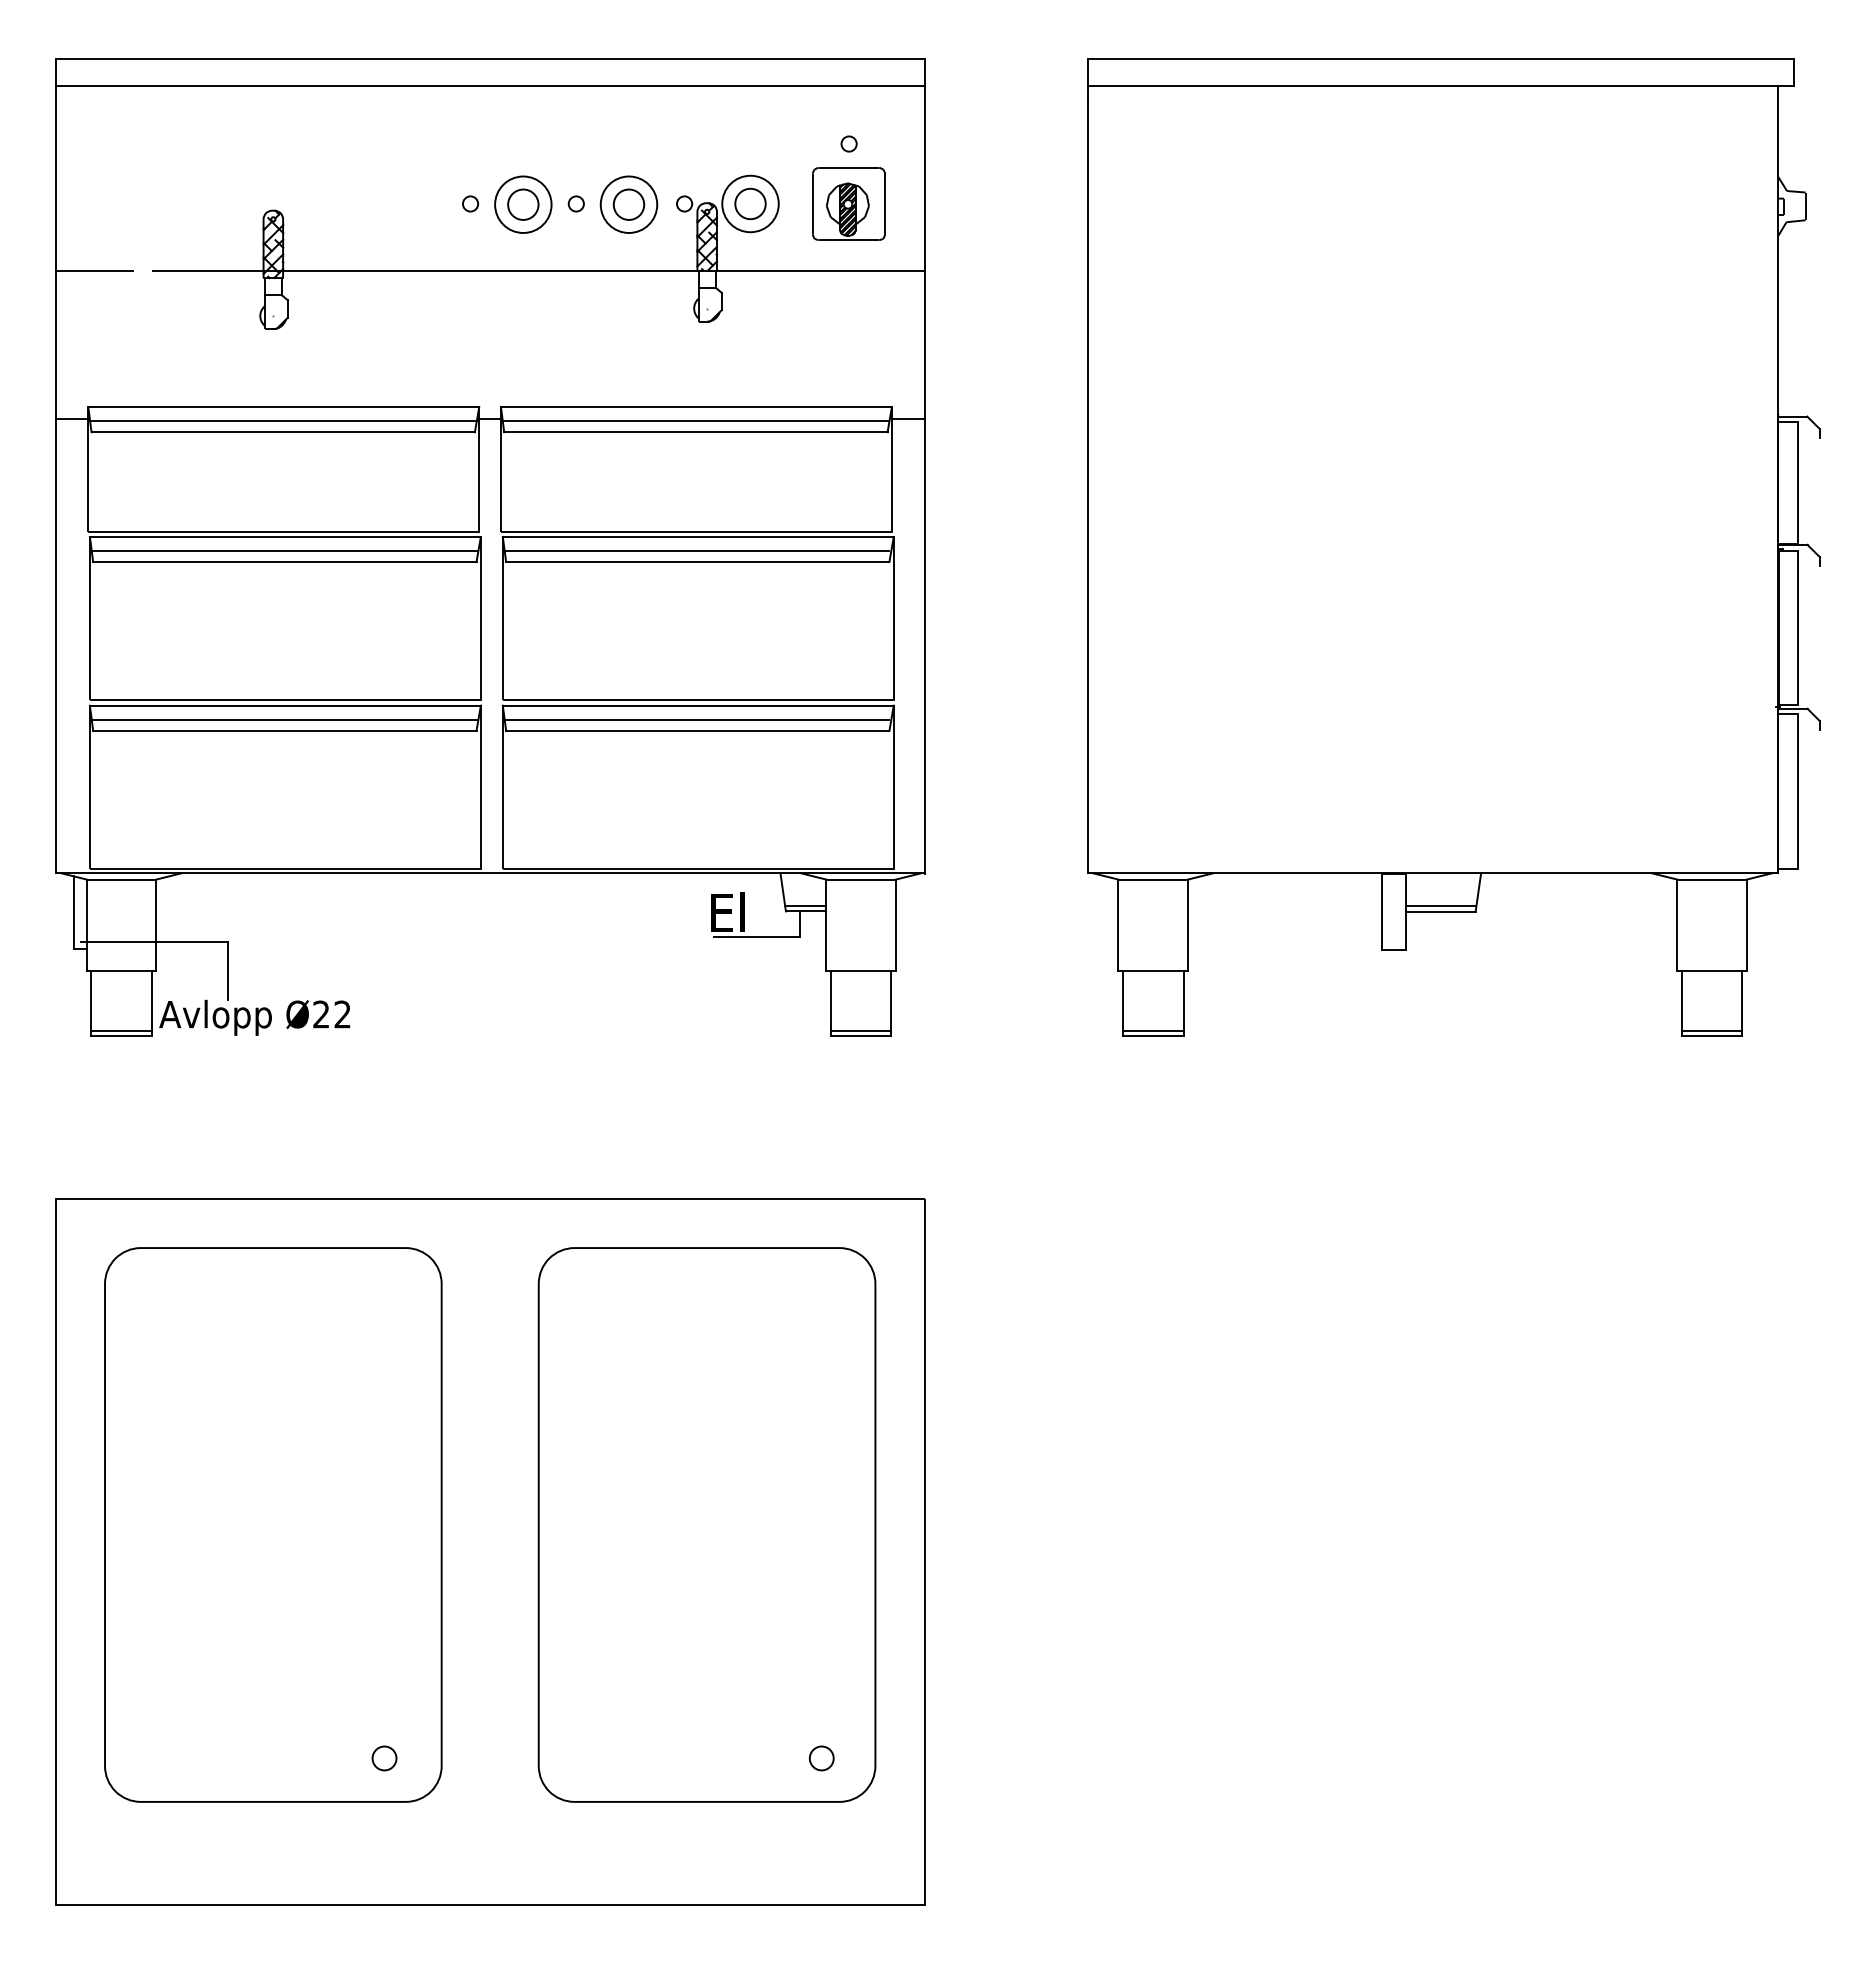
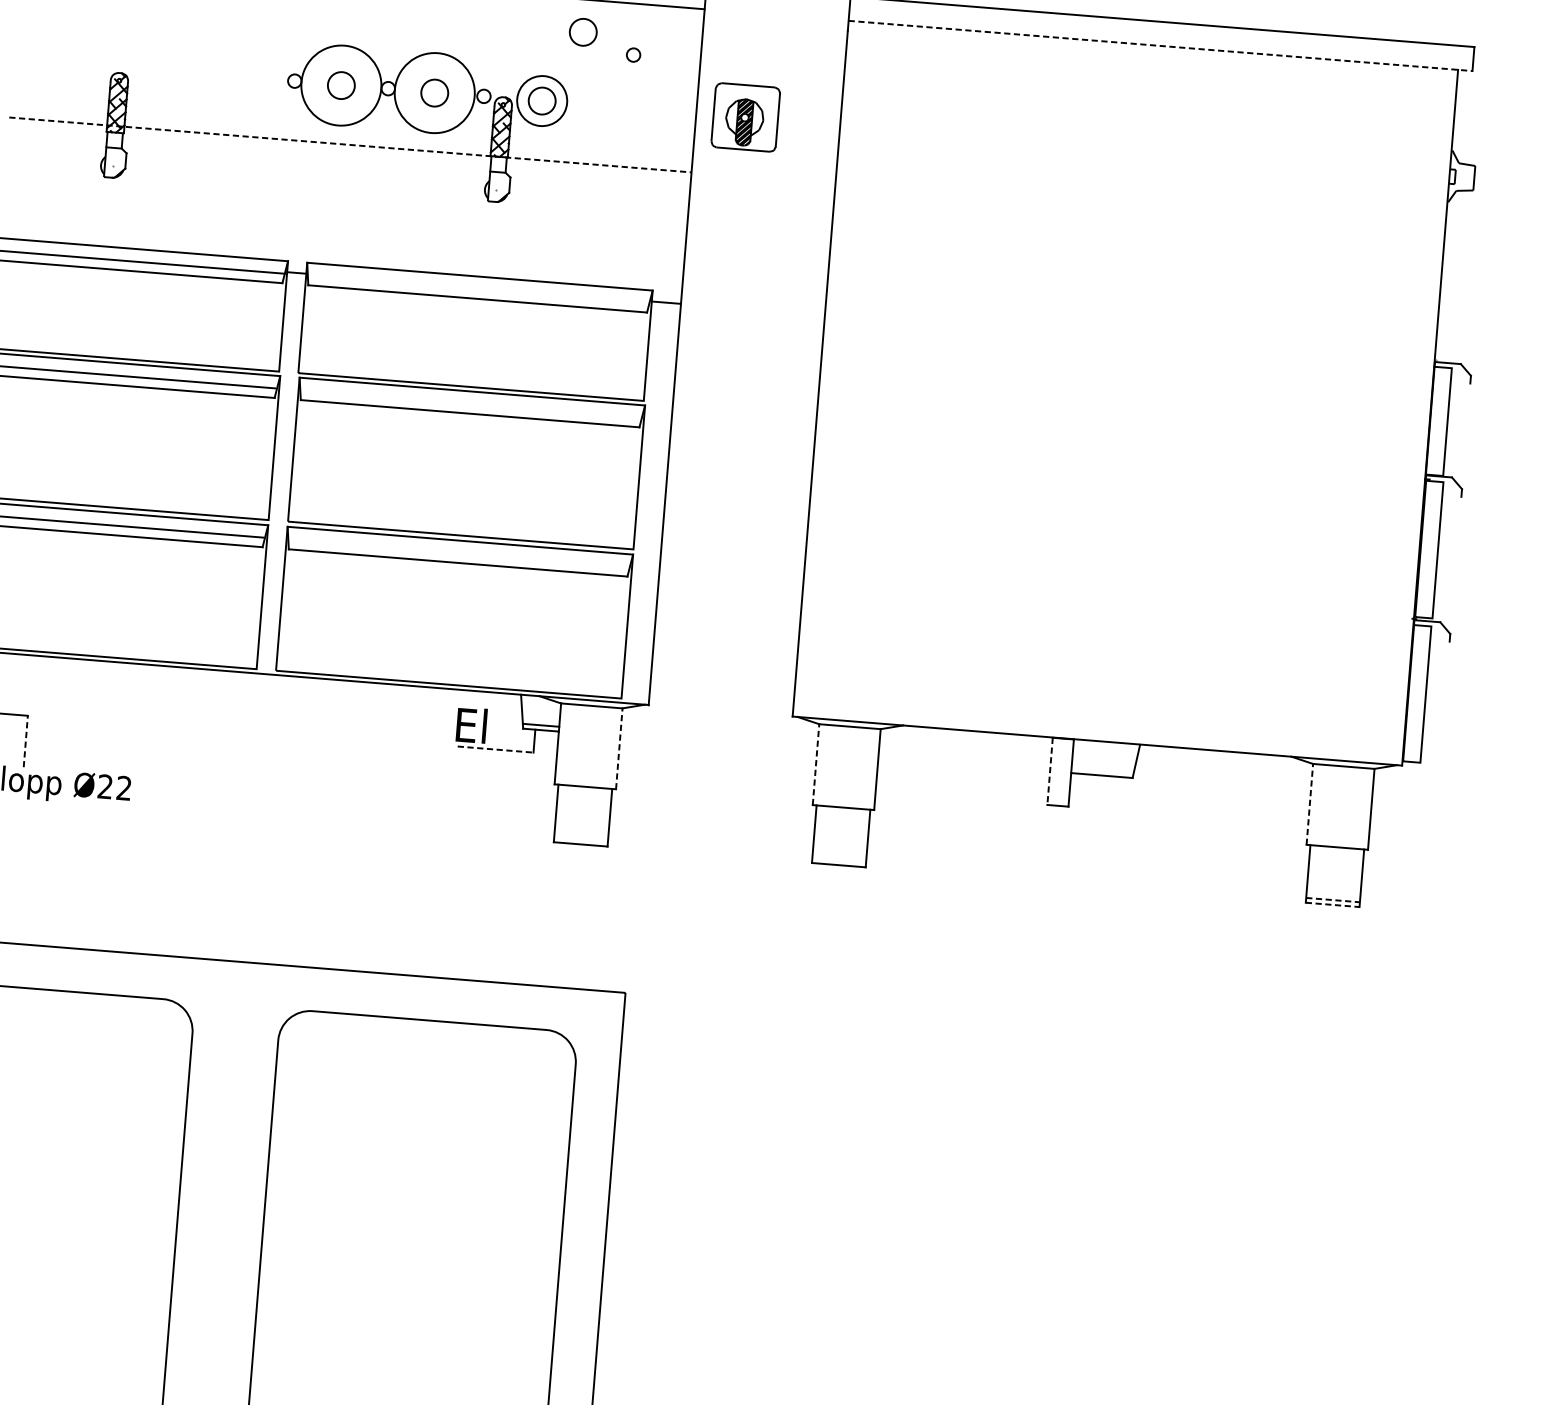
line: (1440, 86) -> (1160, 46), solid -> dashed
circle: (790, 122) -> (583, 31), added
part: (848, 203) -> (745, 117), moved
circle: (523, 204) -> (341, 85), size x1.6
circle: (628, 204) -> (434, 92), size x1.6
line: (539, 270) -> (350, 144), solid -> dashed
line: (695, 421) -> (478, 289), removed
line: (697, 551) -> (470, 404), removed
line: (697, 720) -> (458, 553), removed
line: (1441, 906) -> (1102, 770), removed
line: (1382, 912) -> (1050, 772), solid -> dashed
line: (895, 925) -> (619, 748), solid -> dashed
line: (1118, 925) -> (816, 764), solid -> dashed
line: (1677, 925) -> (1310, 804), solid -> dashed
line: (756, 937) -> (495, 749), solid -> dashed
line: (227, 970) -> (25, 741), solid -> dashed
line: (860, 1030) -> (580, 839), removed
line: (1152, 1030) -> (838, 860), removed
line: (1712, 1030) -> (1333, 899), solid -> dashed
line: (1712, 1036) -> (1333, 905), solid -> dashed

